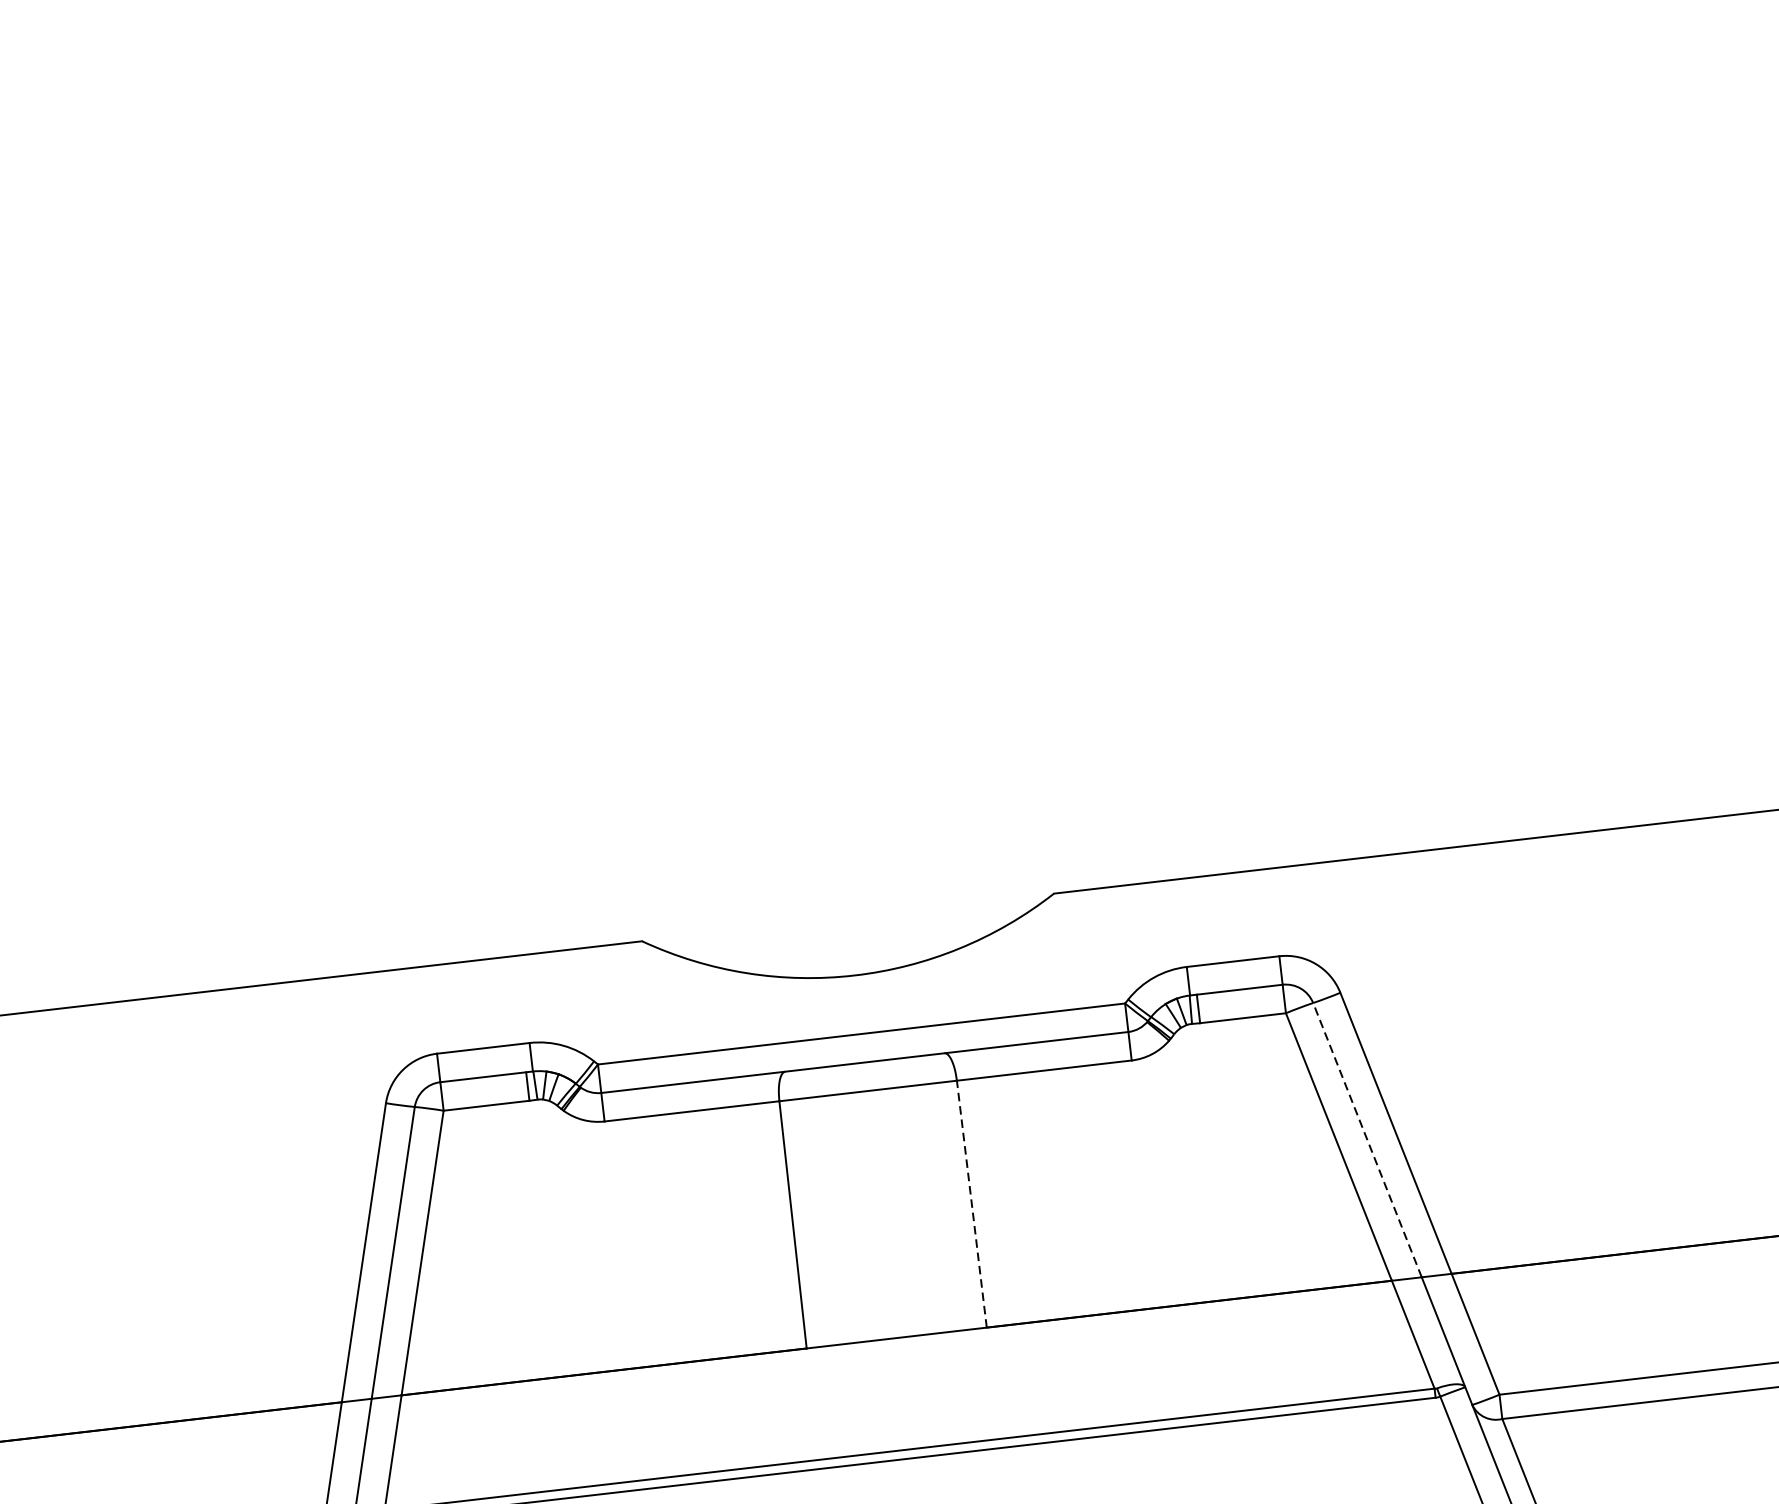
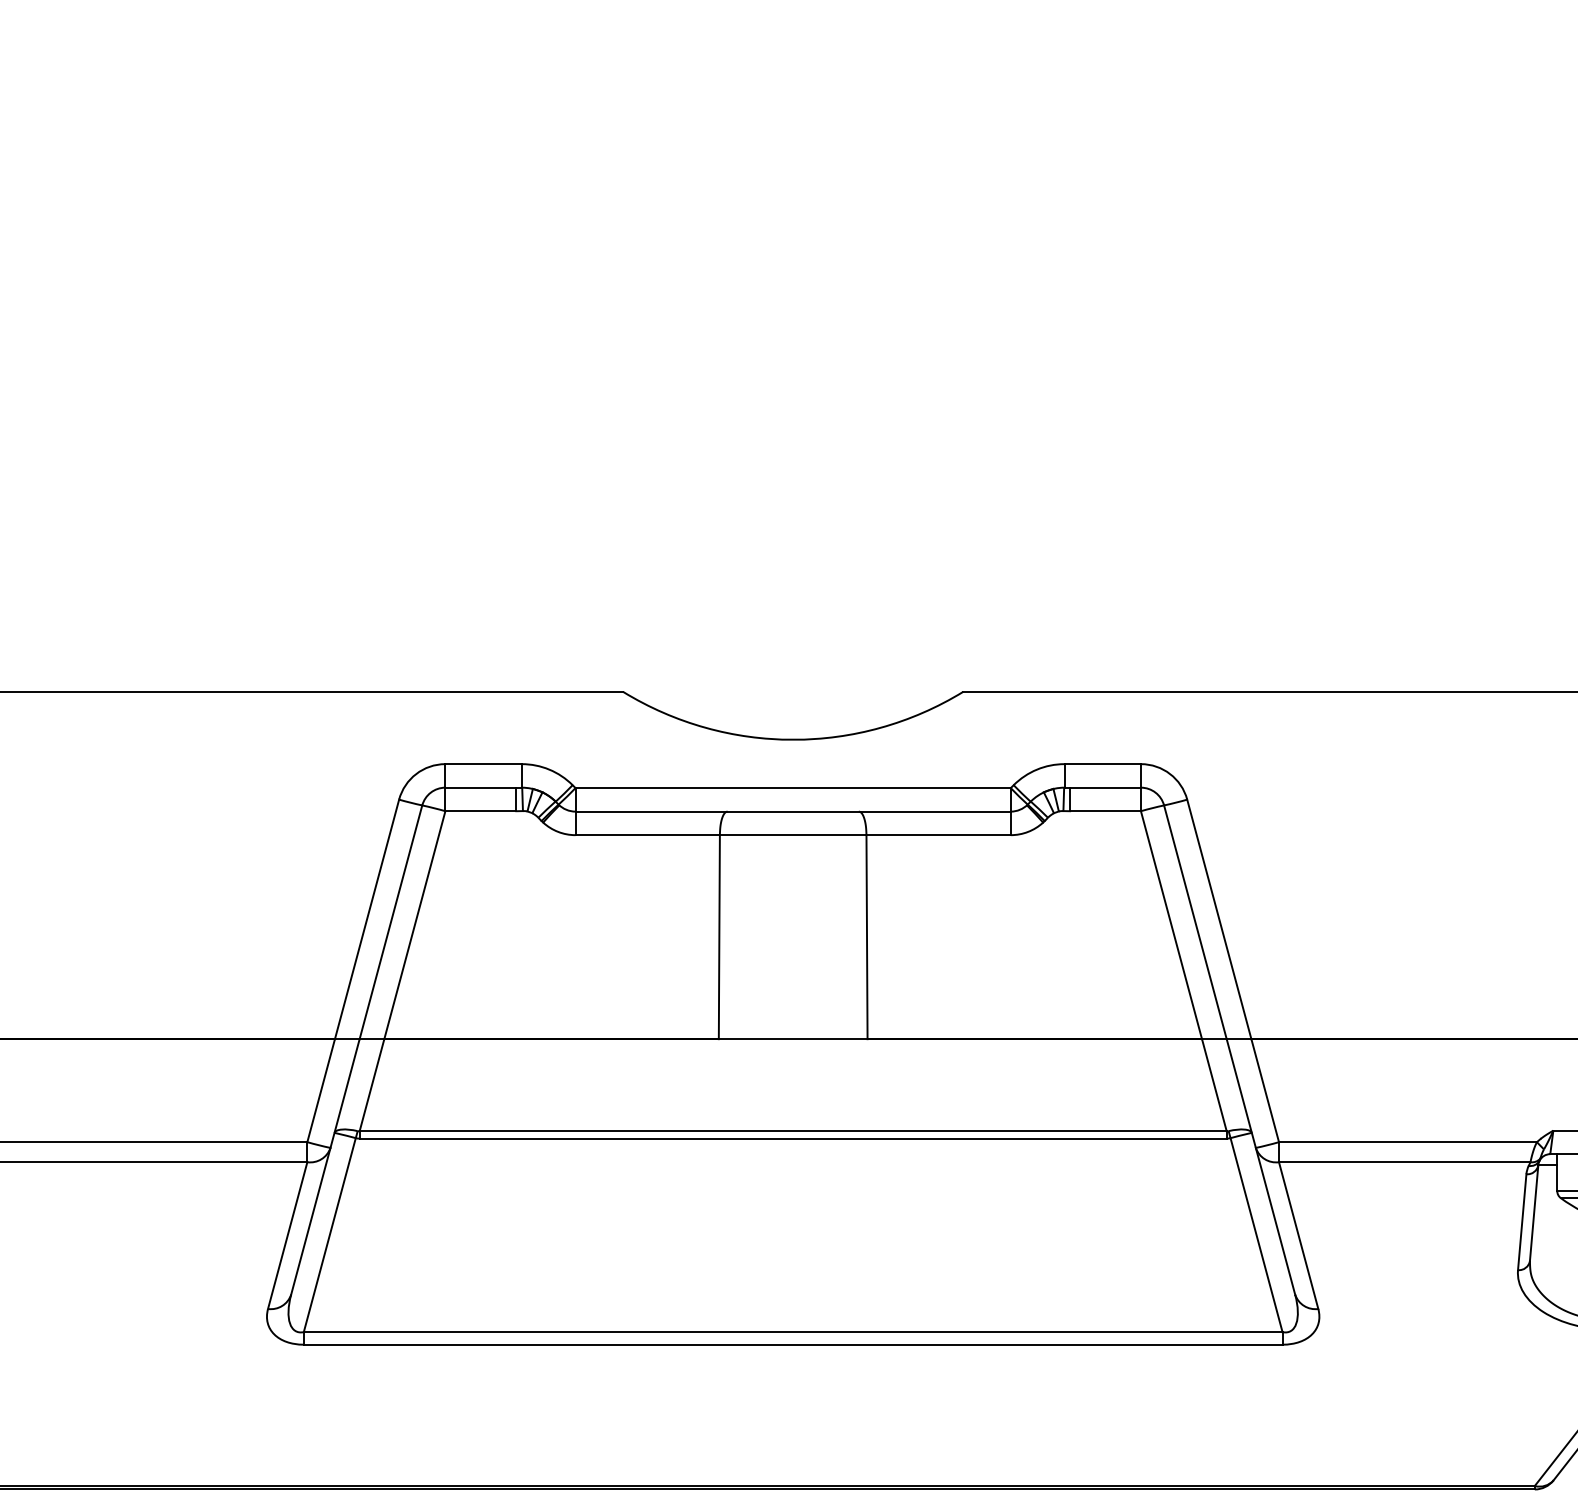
line: (1367, 1140) -> (1195, 922), dashed -> solid
line: (972, 1203) -> (867, 936), dashed -> solid

